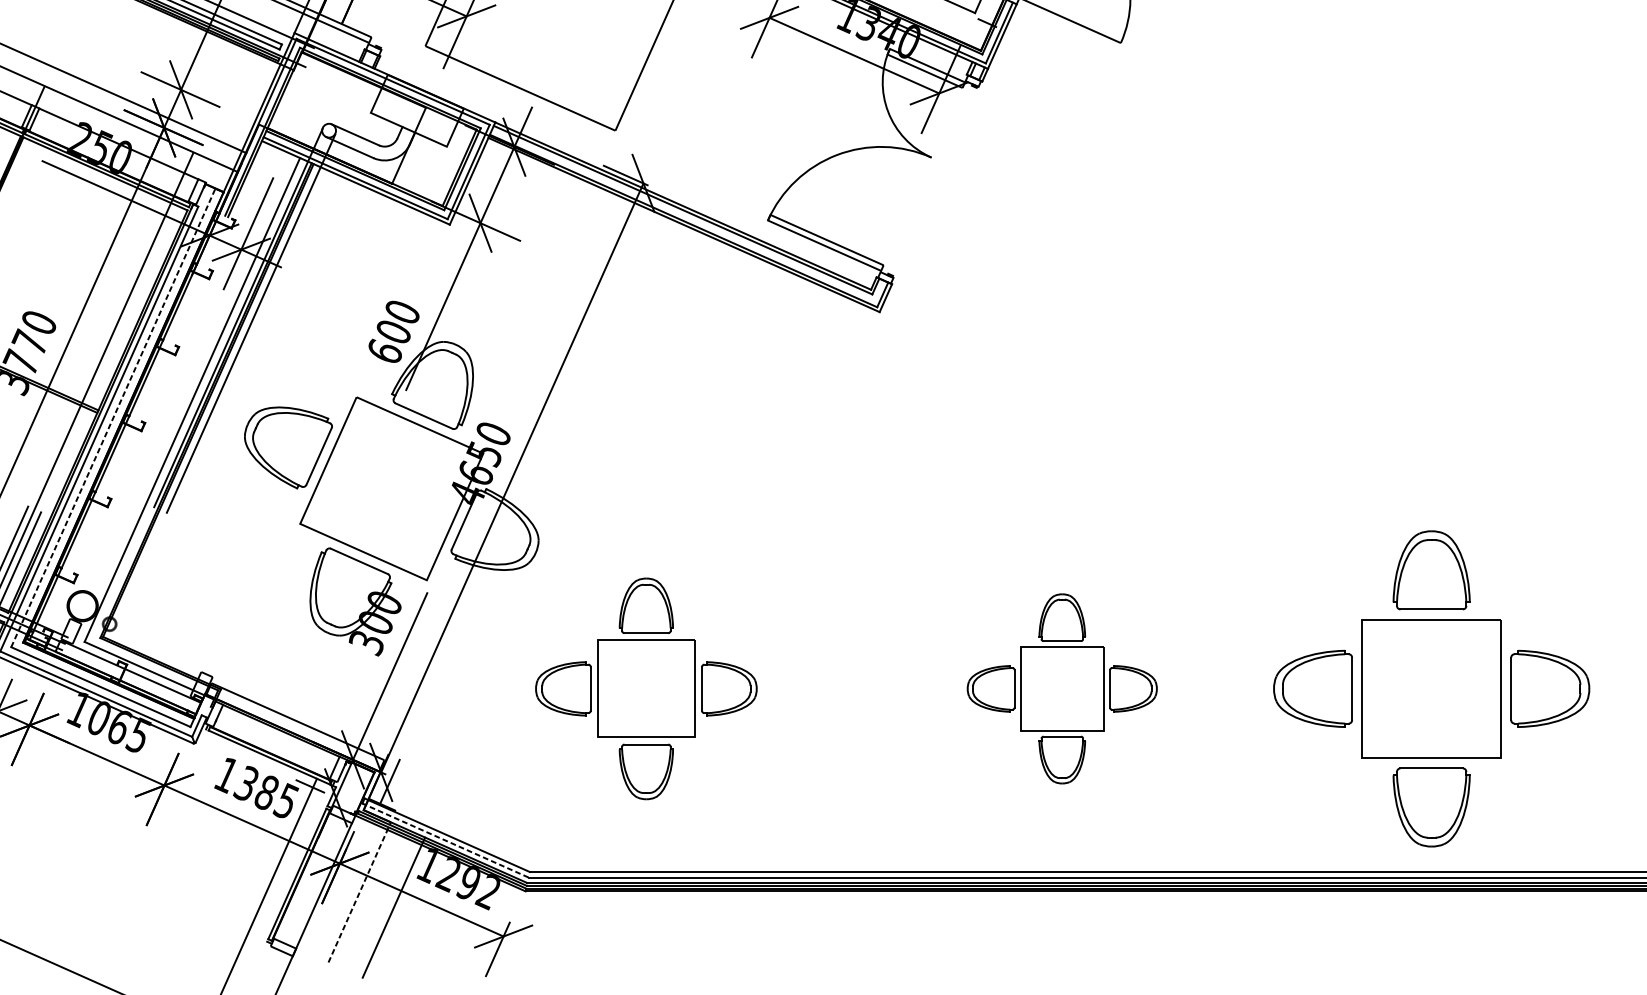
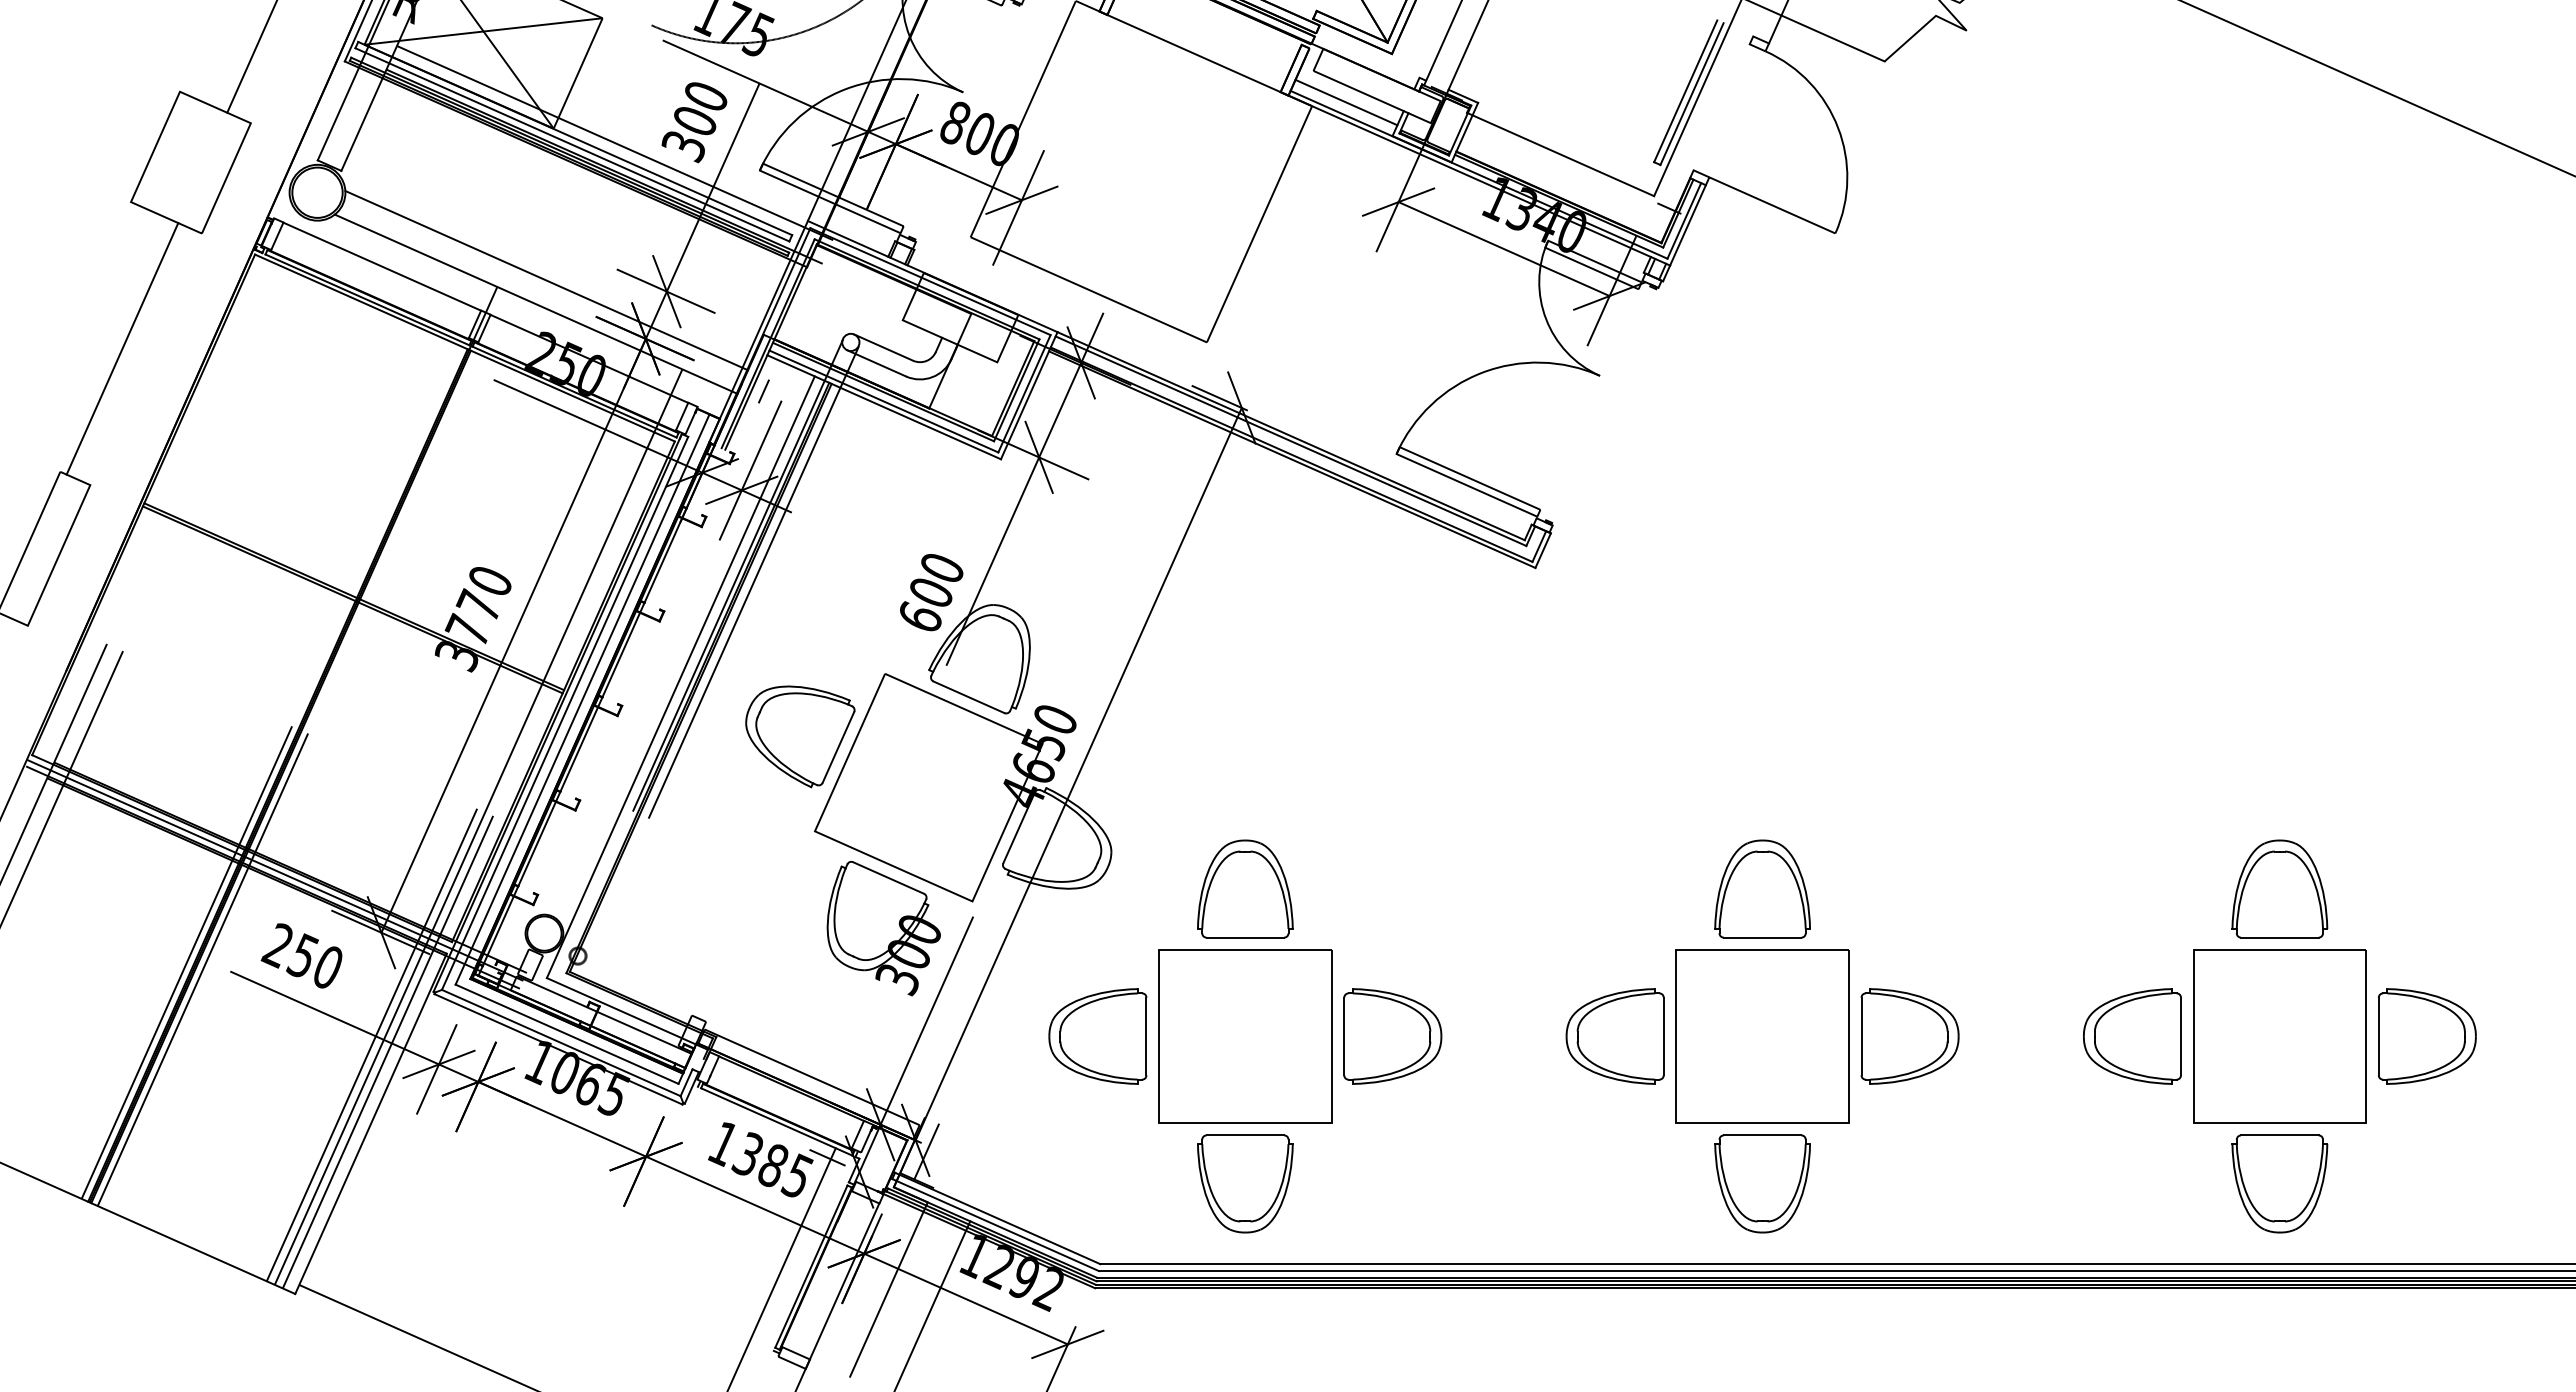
line: (258, 170) -> (763, 391), added
line: (113, 417) -> (582, 699), dashed -> solid
part: (646, 688) -> (1245, 1036), size x1.43
part: (1062, 688) -> (1762, 1036), size x1.67
part: (1431, 688) -> (2279, 1036), moved
line: (445, 840) -> (995, 1224), dashed -> solid
line: (360, 892) -> (889, 1289), dashed -> solid

